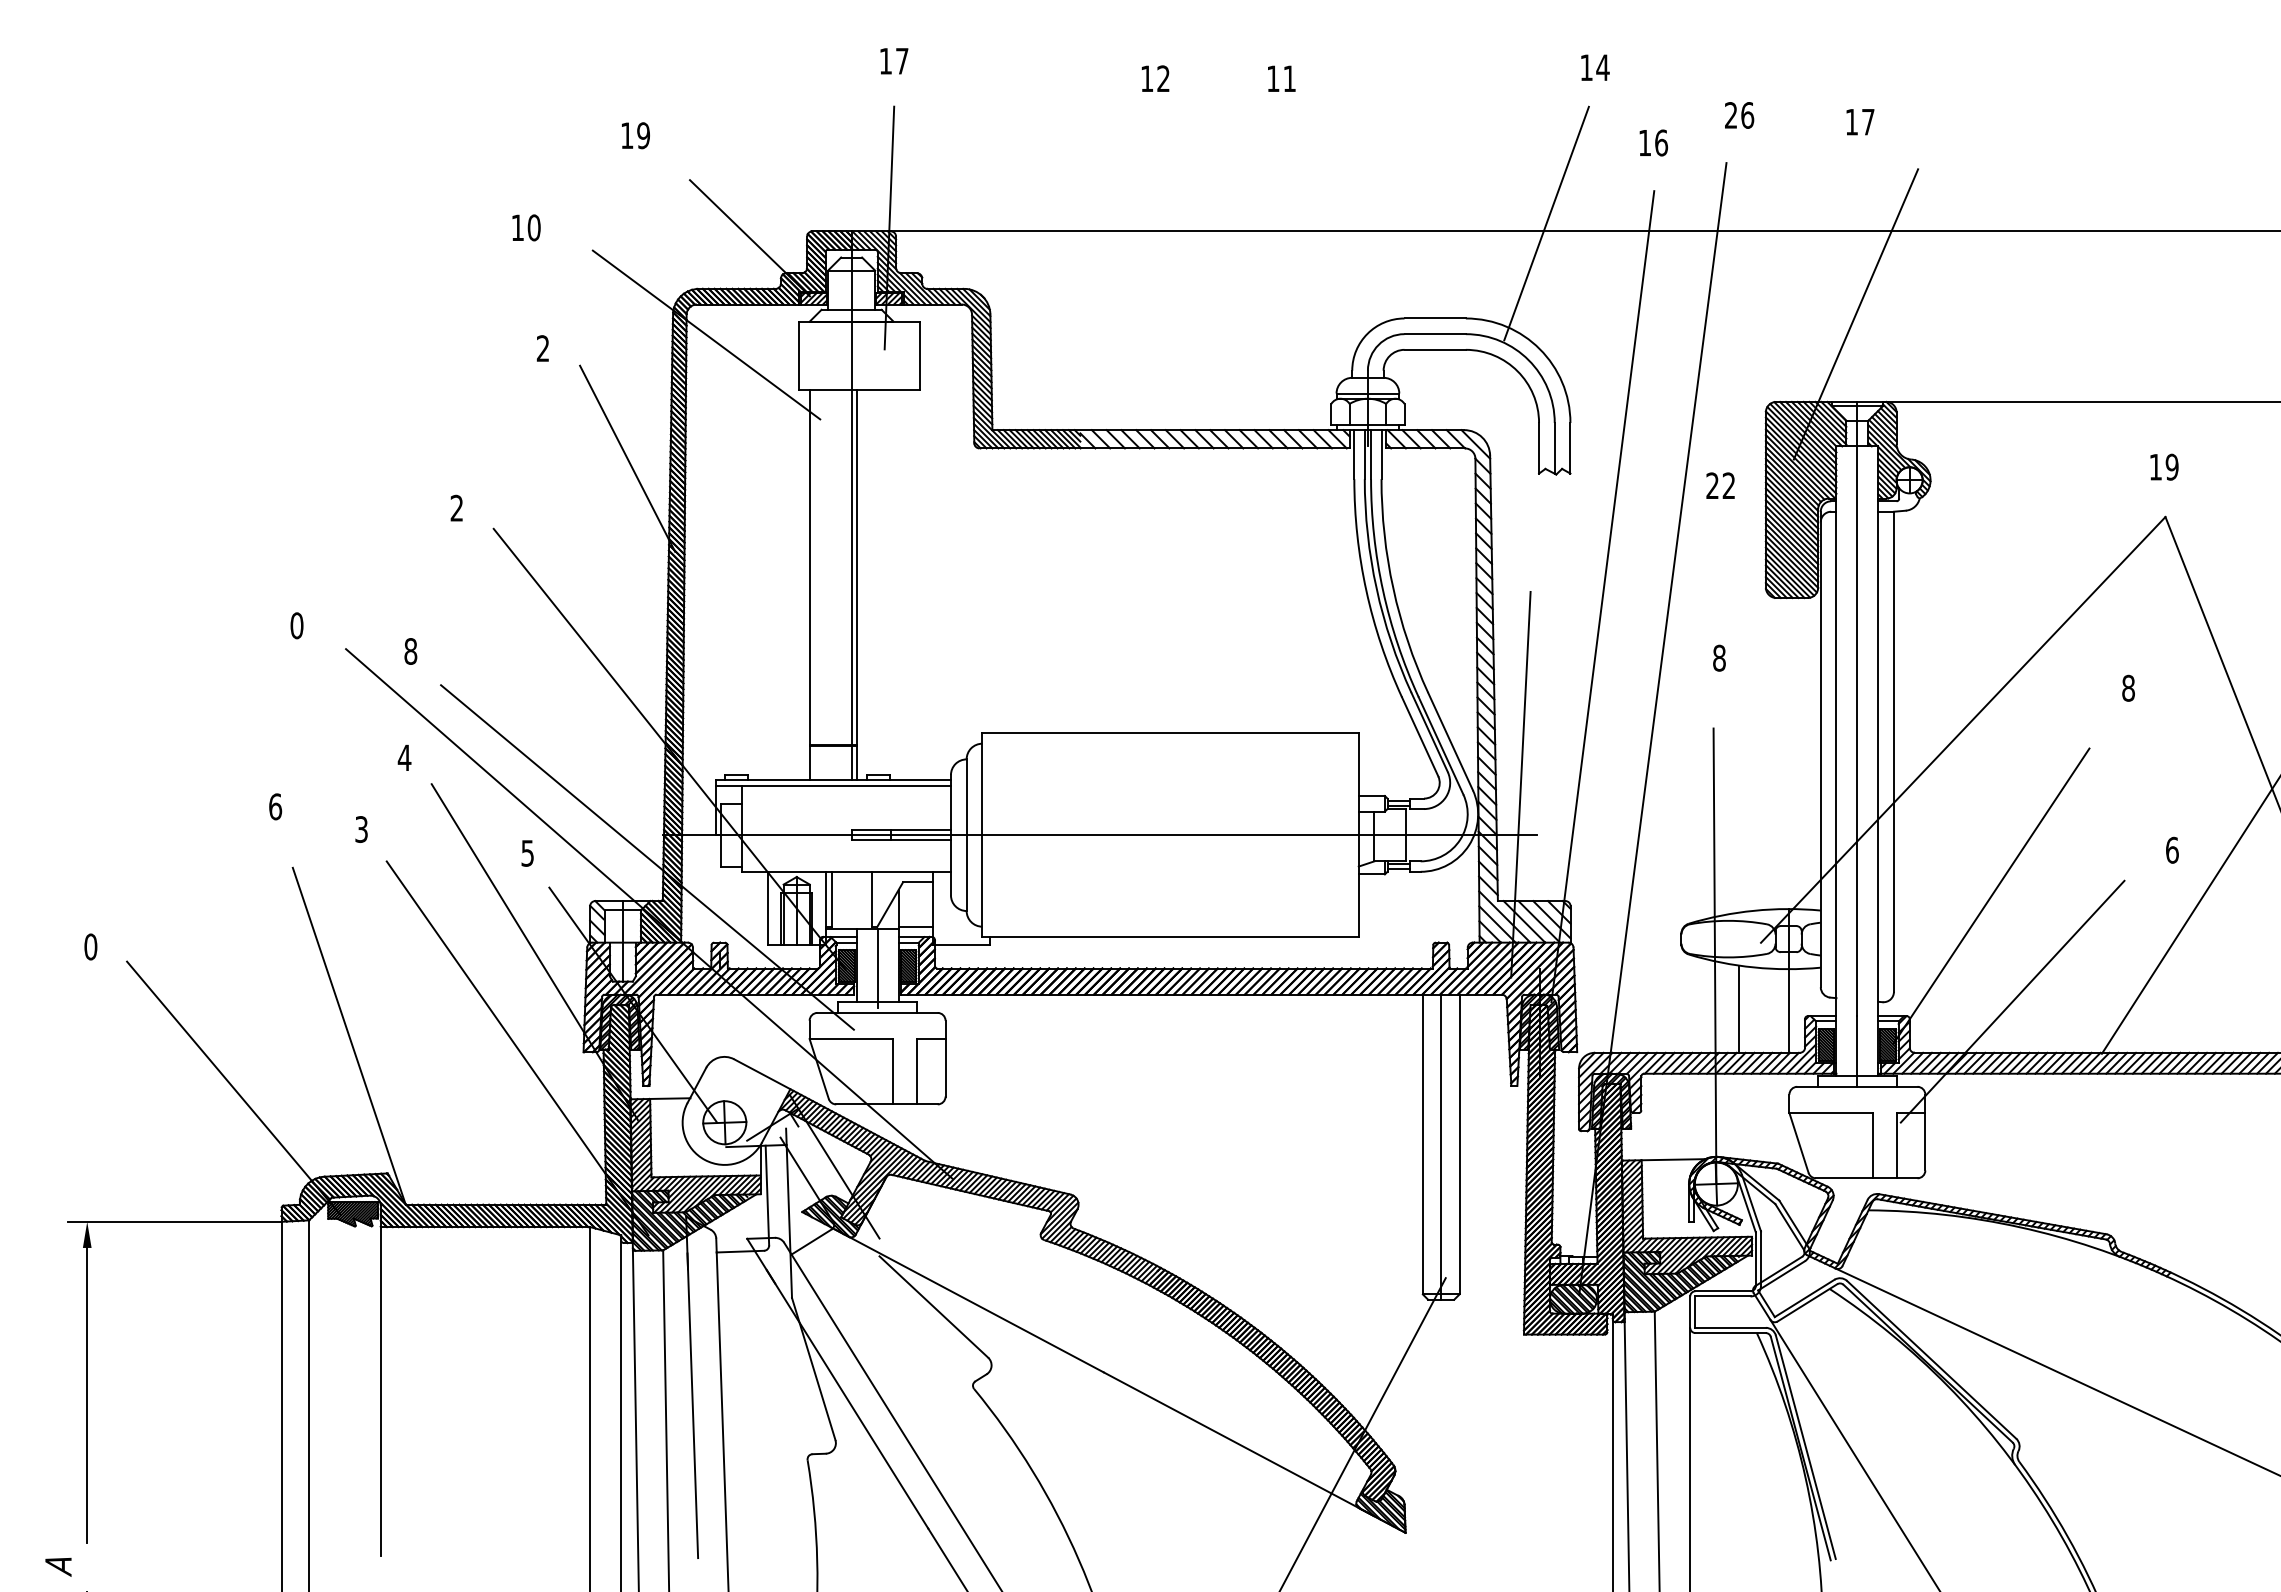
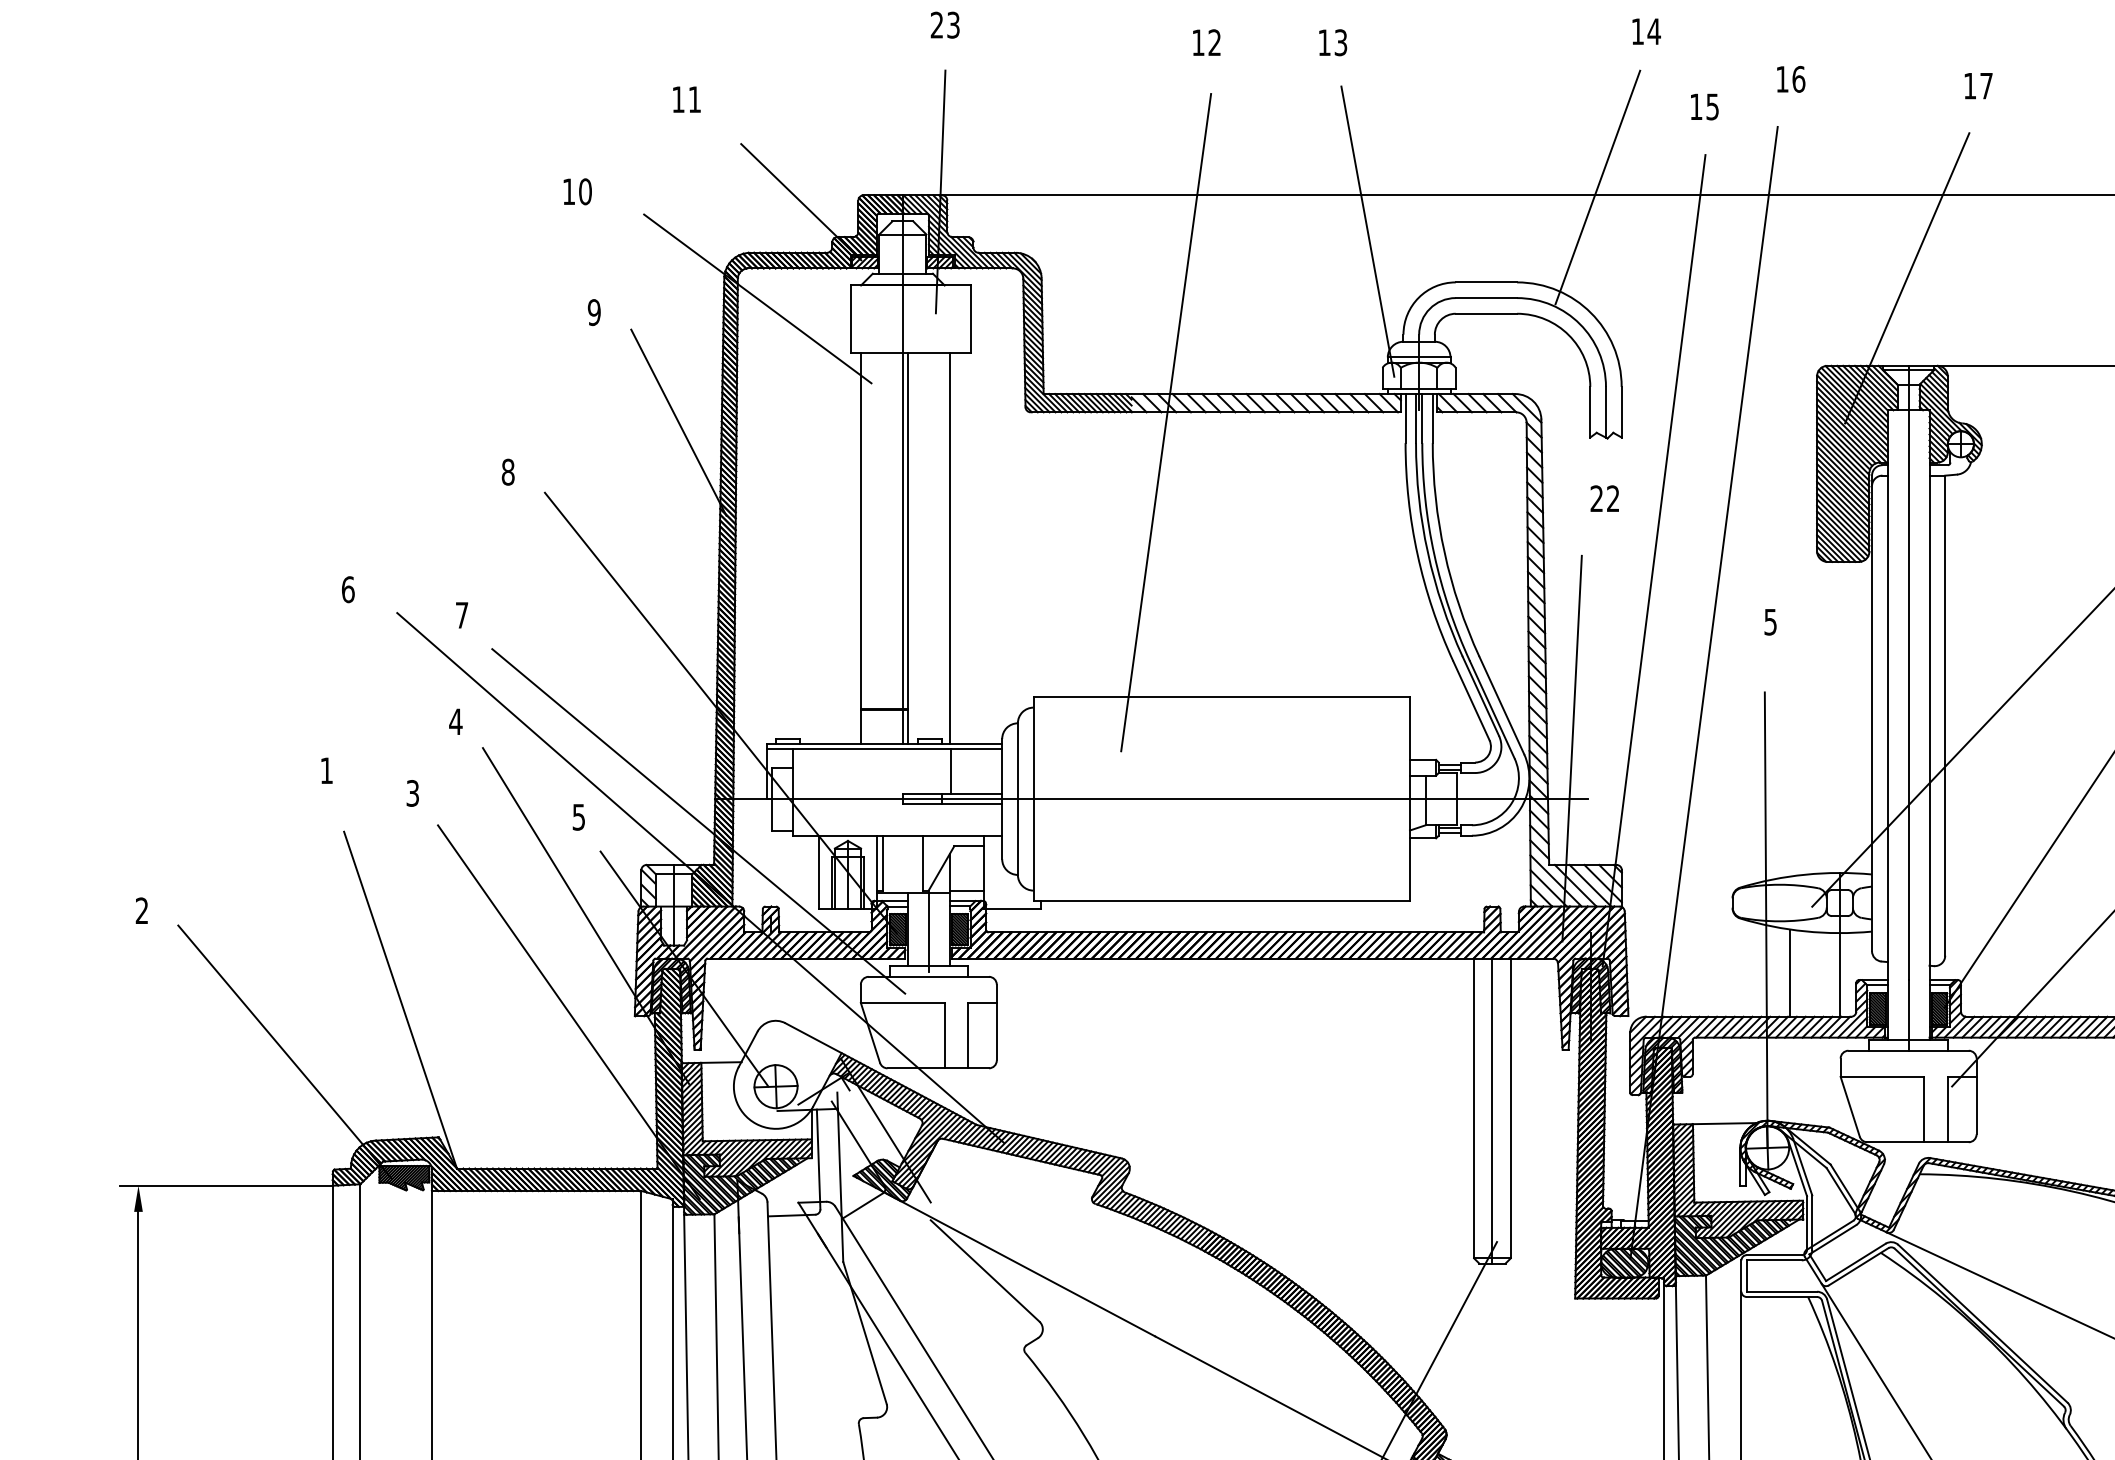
text: (893, 60) -> (944, 24), 17 -> 23
text: (1289, 78) -> (1340, 42), 11 -> 13
text: (1731, 115) -> (1782, 79), 26 -> 16
text: (1860, 122) -> (1978, 86), moved
text: (643, 135) -> (694, 99), 19 -> 11
text: (1661, 142) -> (1712, 106), 16 -> 15
line: (1316, 267) -> (1367, 231), added
text: (542, 348) -> (593, 312), 2 -> 9
line: (1114, 458) -> (1165, 422), added
text: (1720, 485) -> (1604, 498), moved
text: (456, 507) -> (507, 471), 2 -> 8
line: (898, 584) -> (949, 548), added
text: (296, 625) -> (347, 589), 0 -> 6
text: (410, 651) -> (461, 615), 8 -> 7
text: (1719, 657) -> (1770, 621), 8 -> 5
text: (275, 806) -> (326, 770), 6 -> 1
line: (899, 807) -> (950, 771), added
text: (90, 946) -> (141, 910), 0 -> 2

